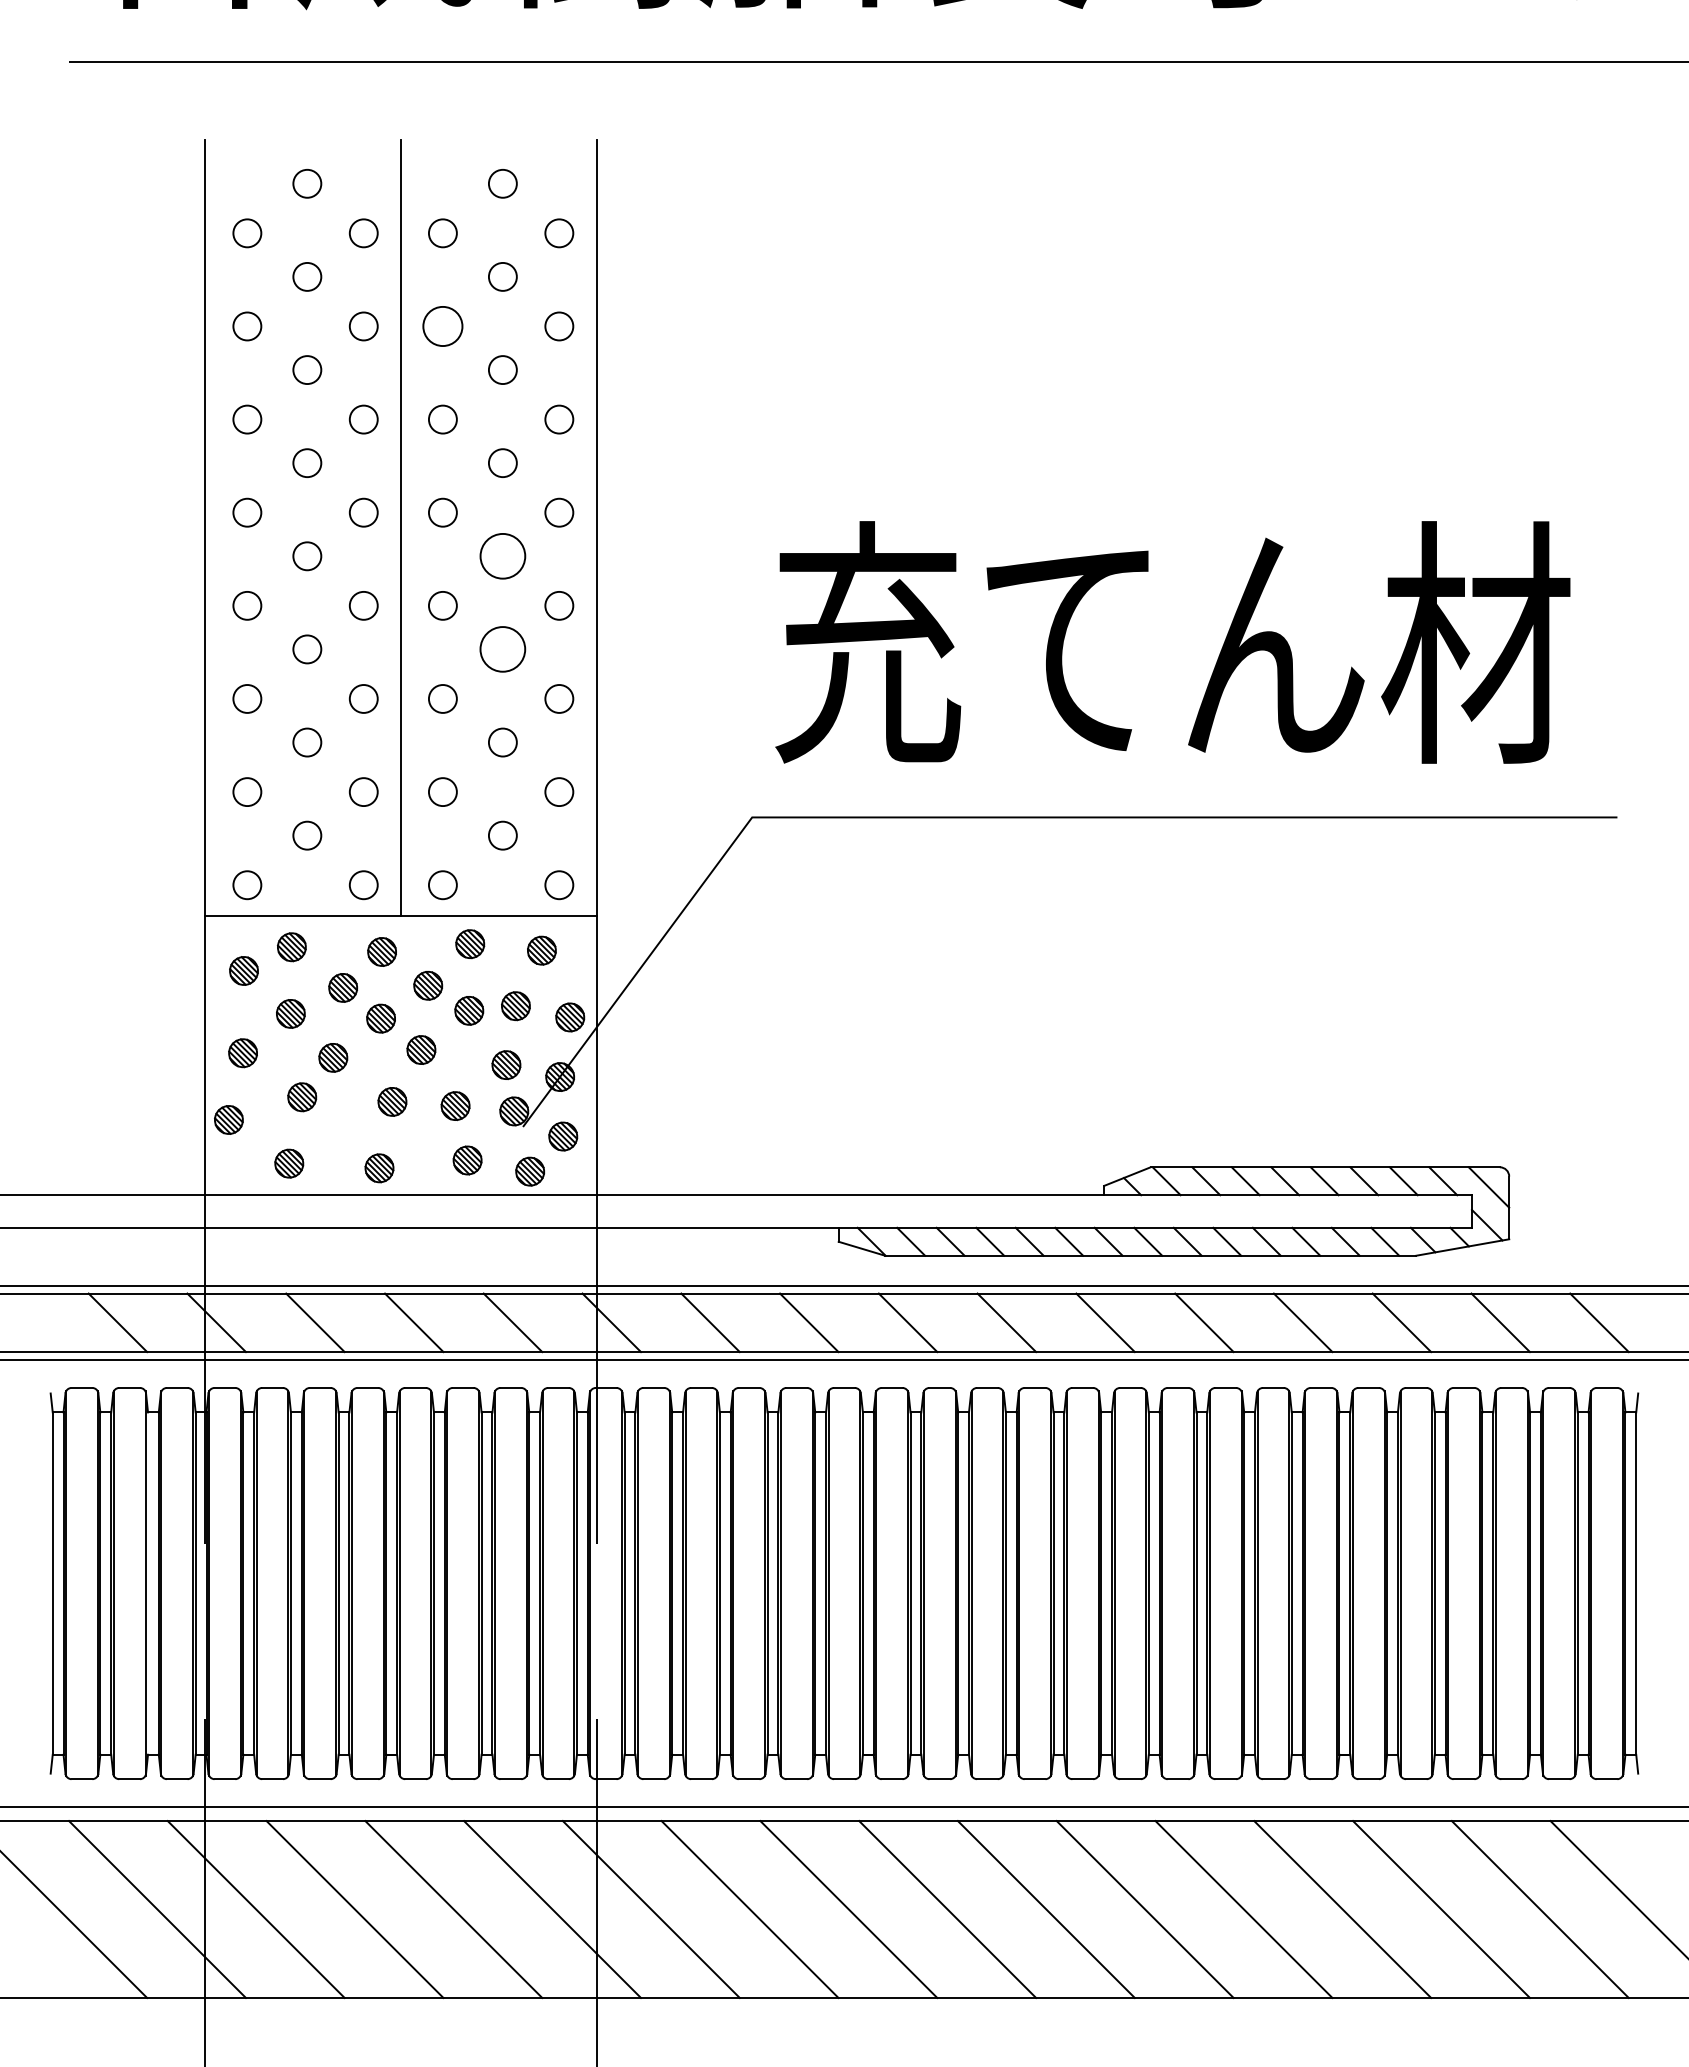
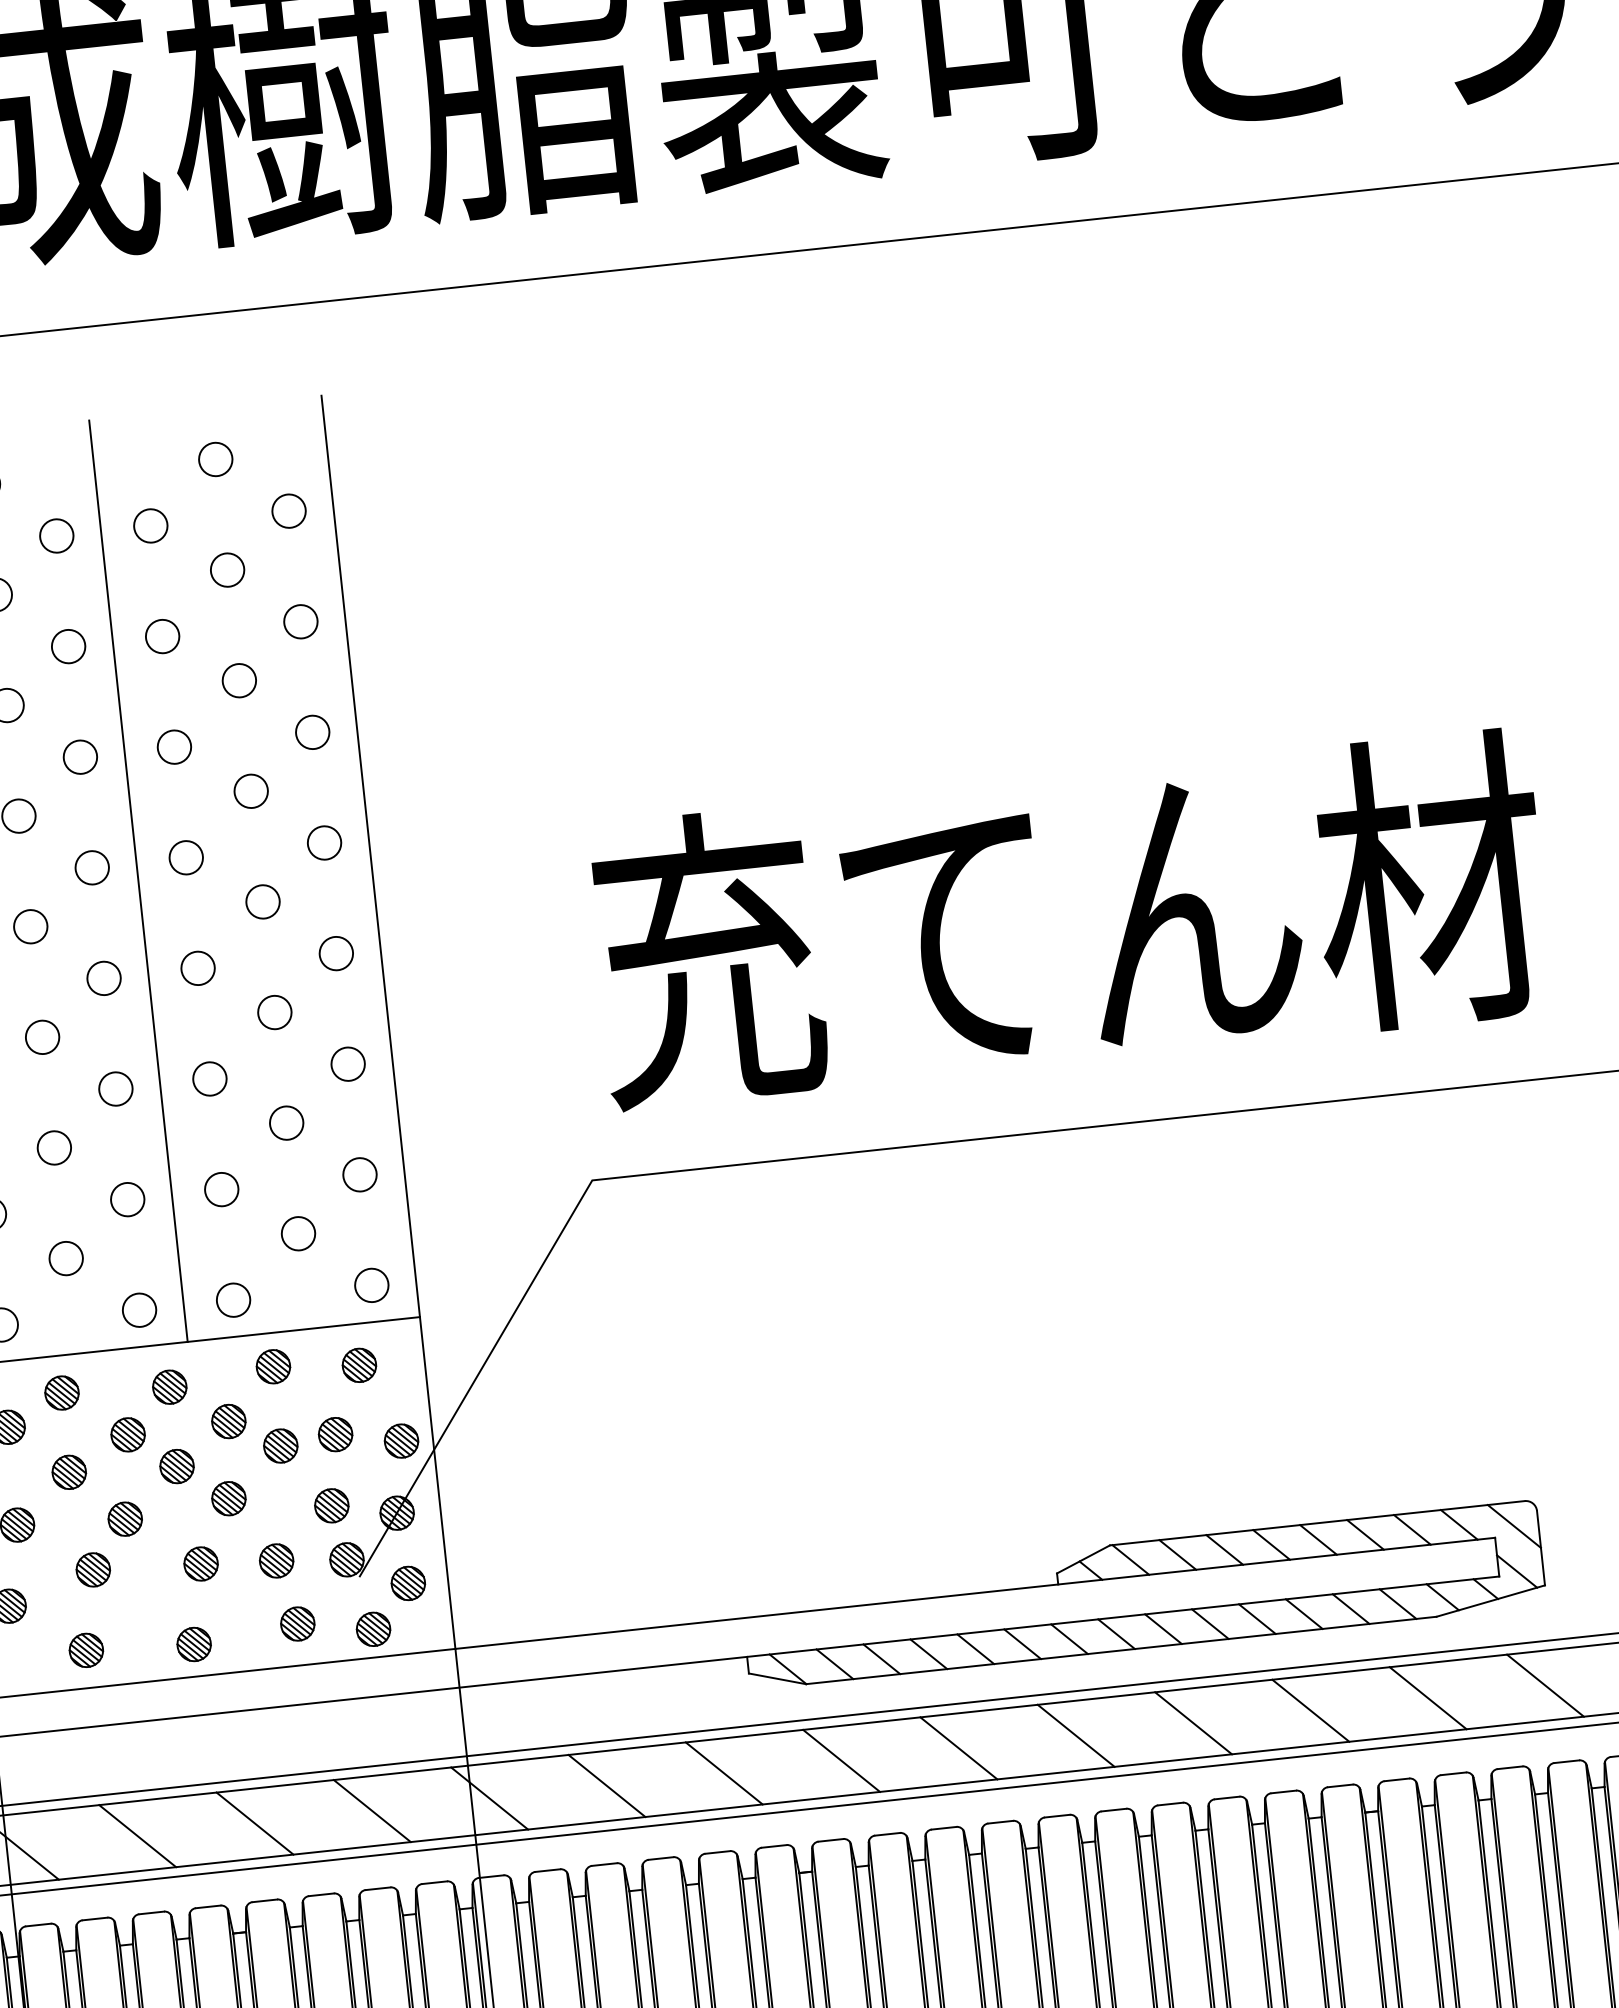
circle: (442, 326) -> (162, 636), size x0.71
circle: (502, 556) -> (262, 902), size x0.62
circle: (502, 649) -> (274, 1012), size x0.62

